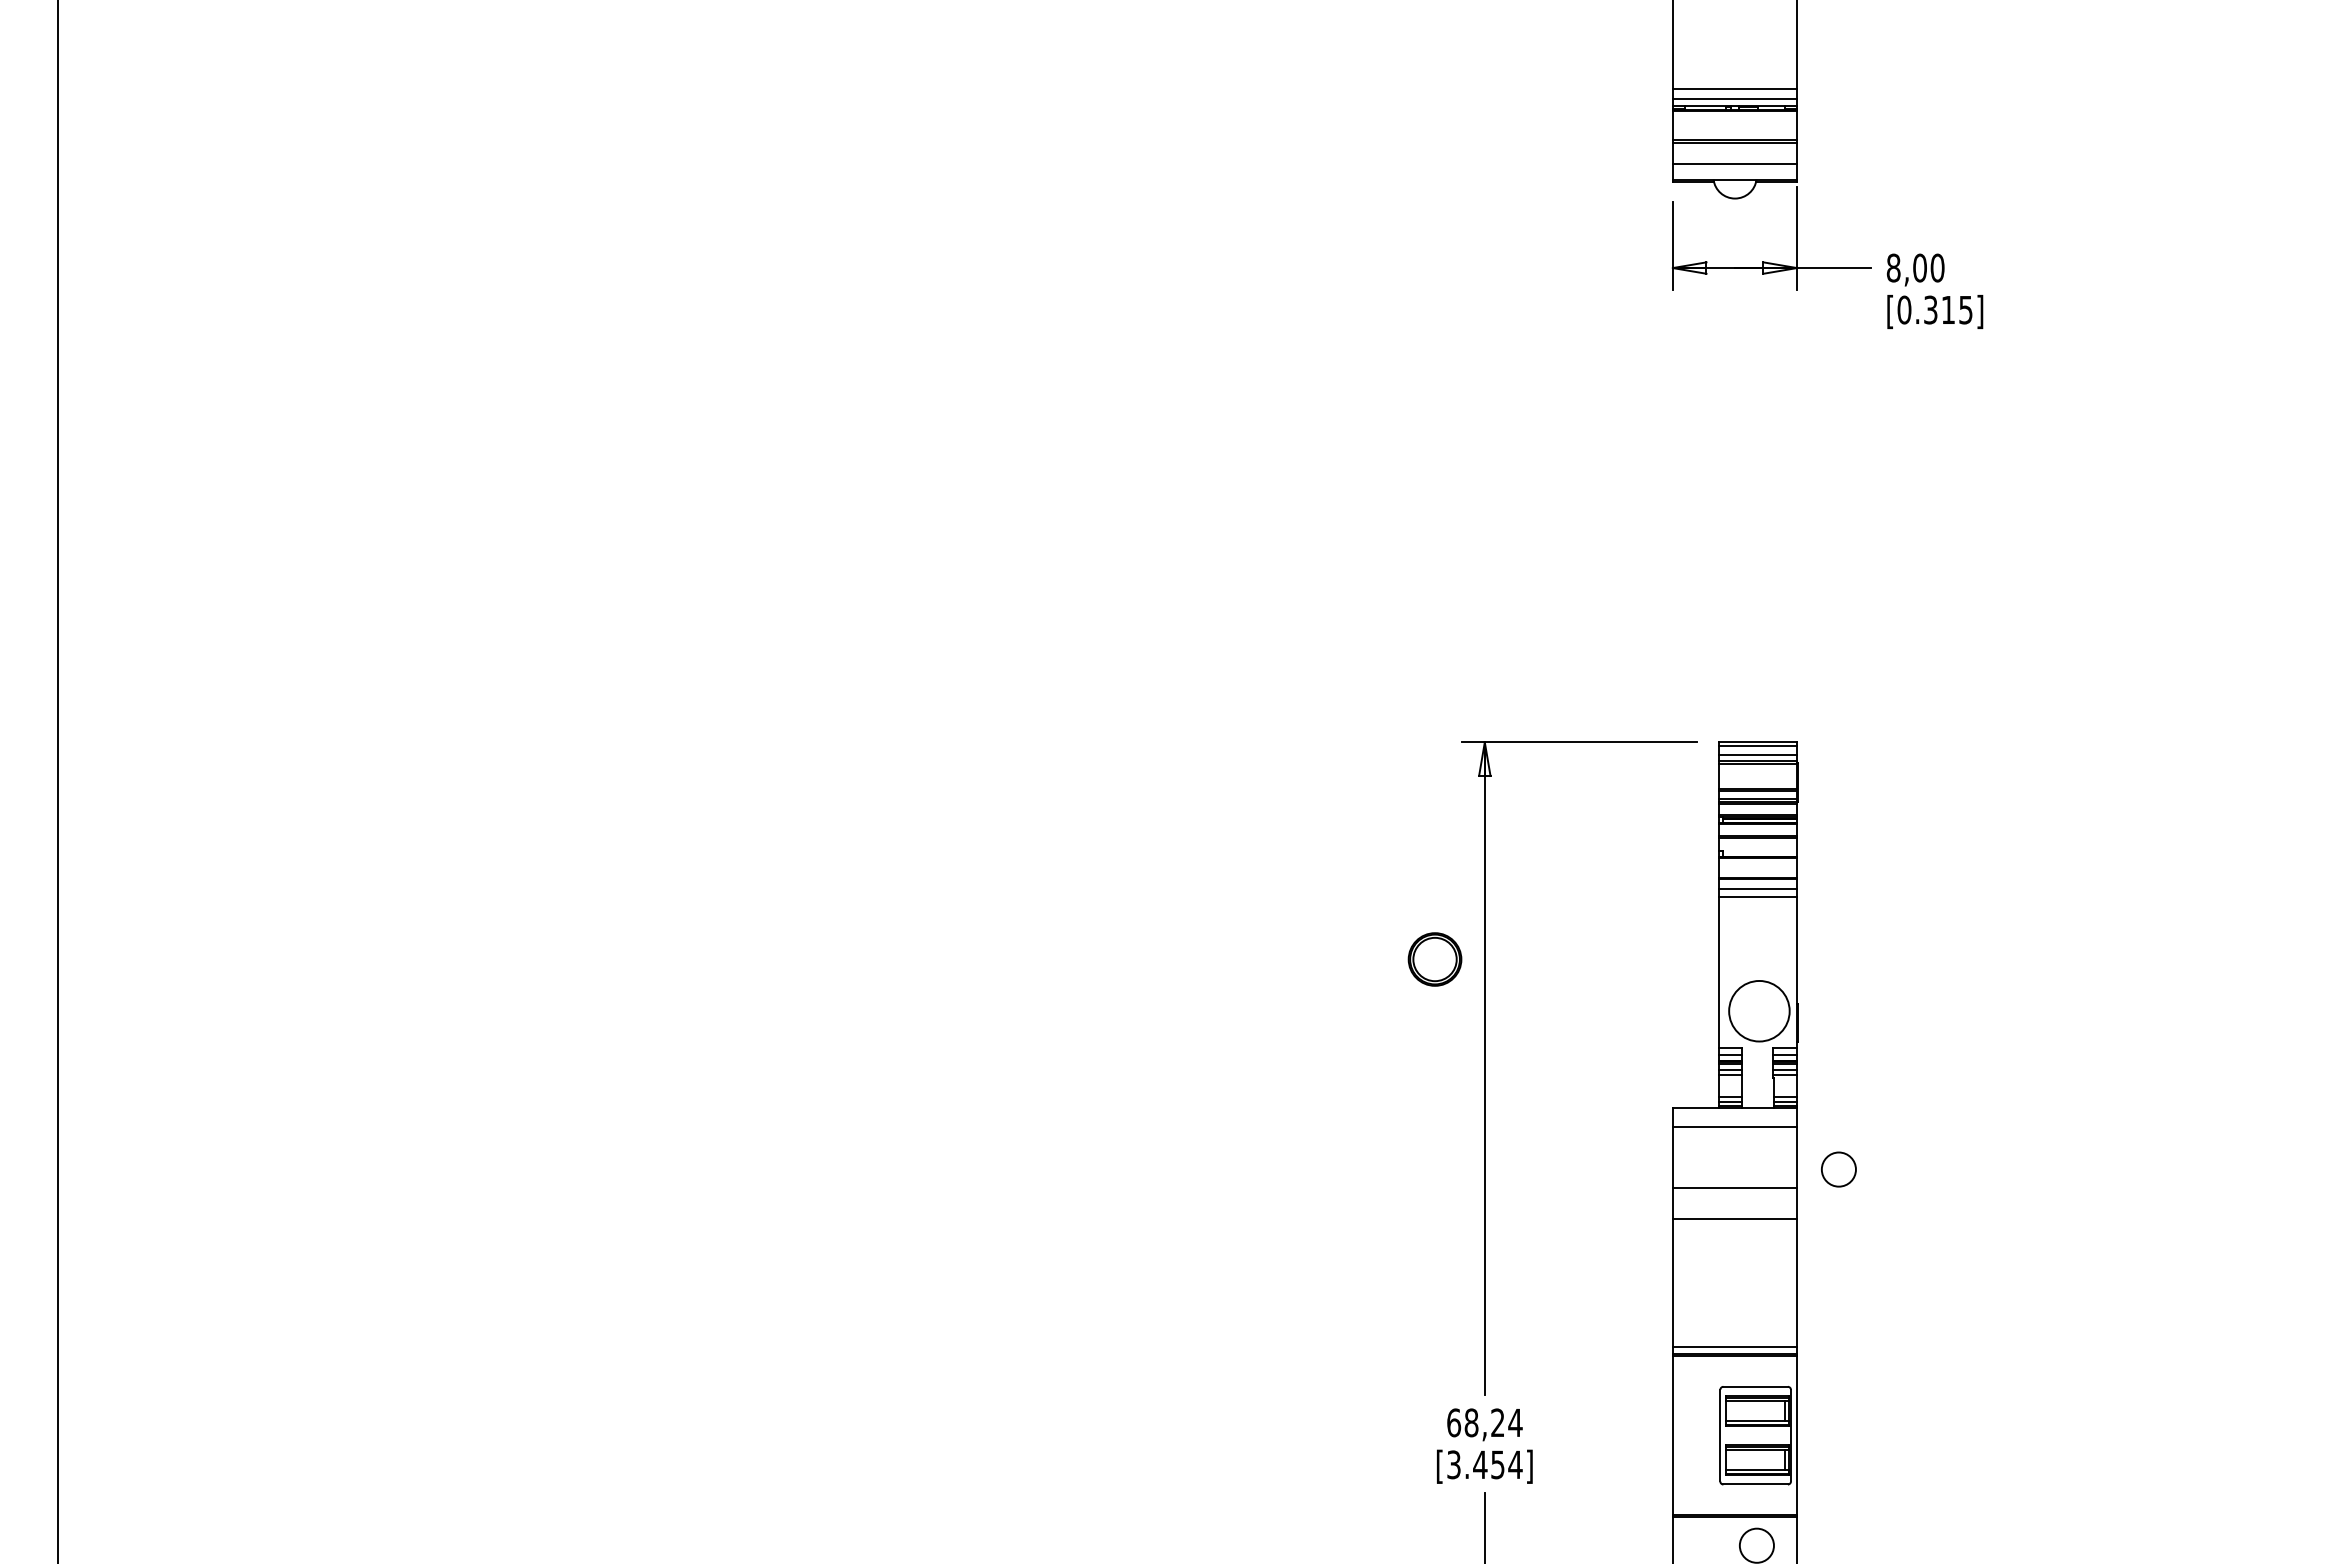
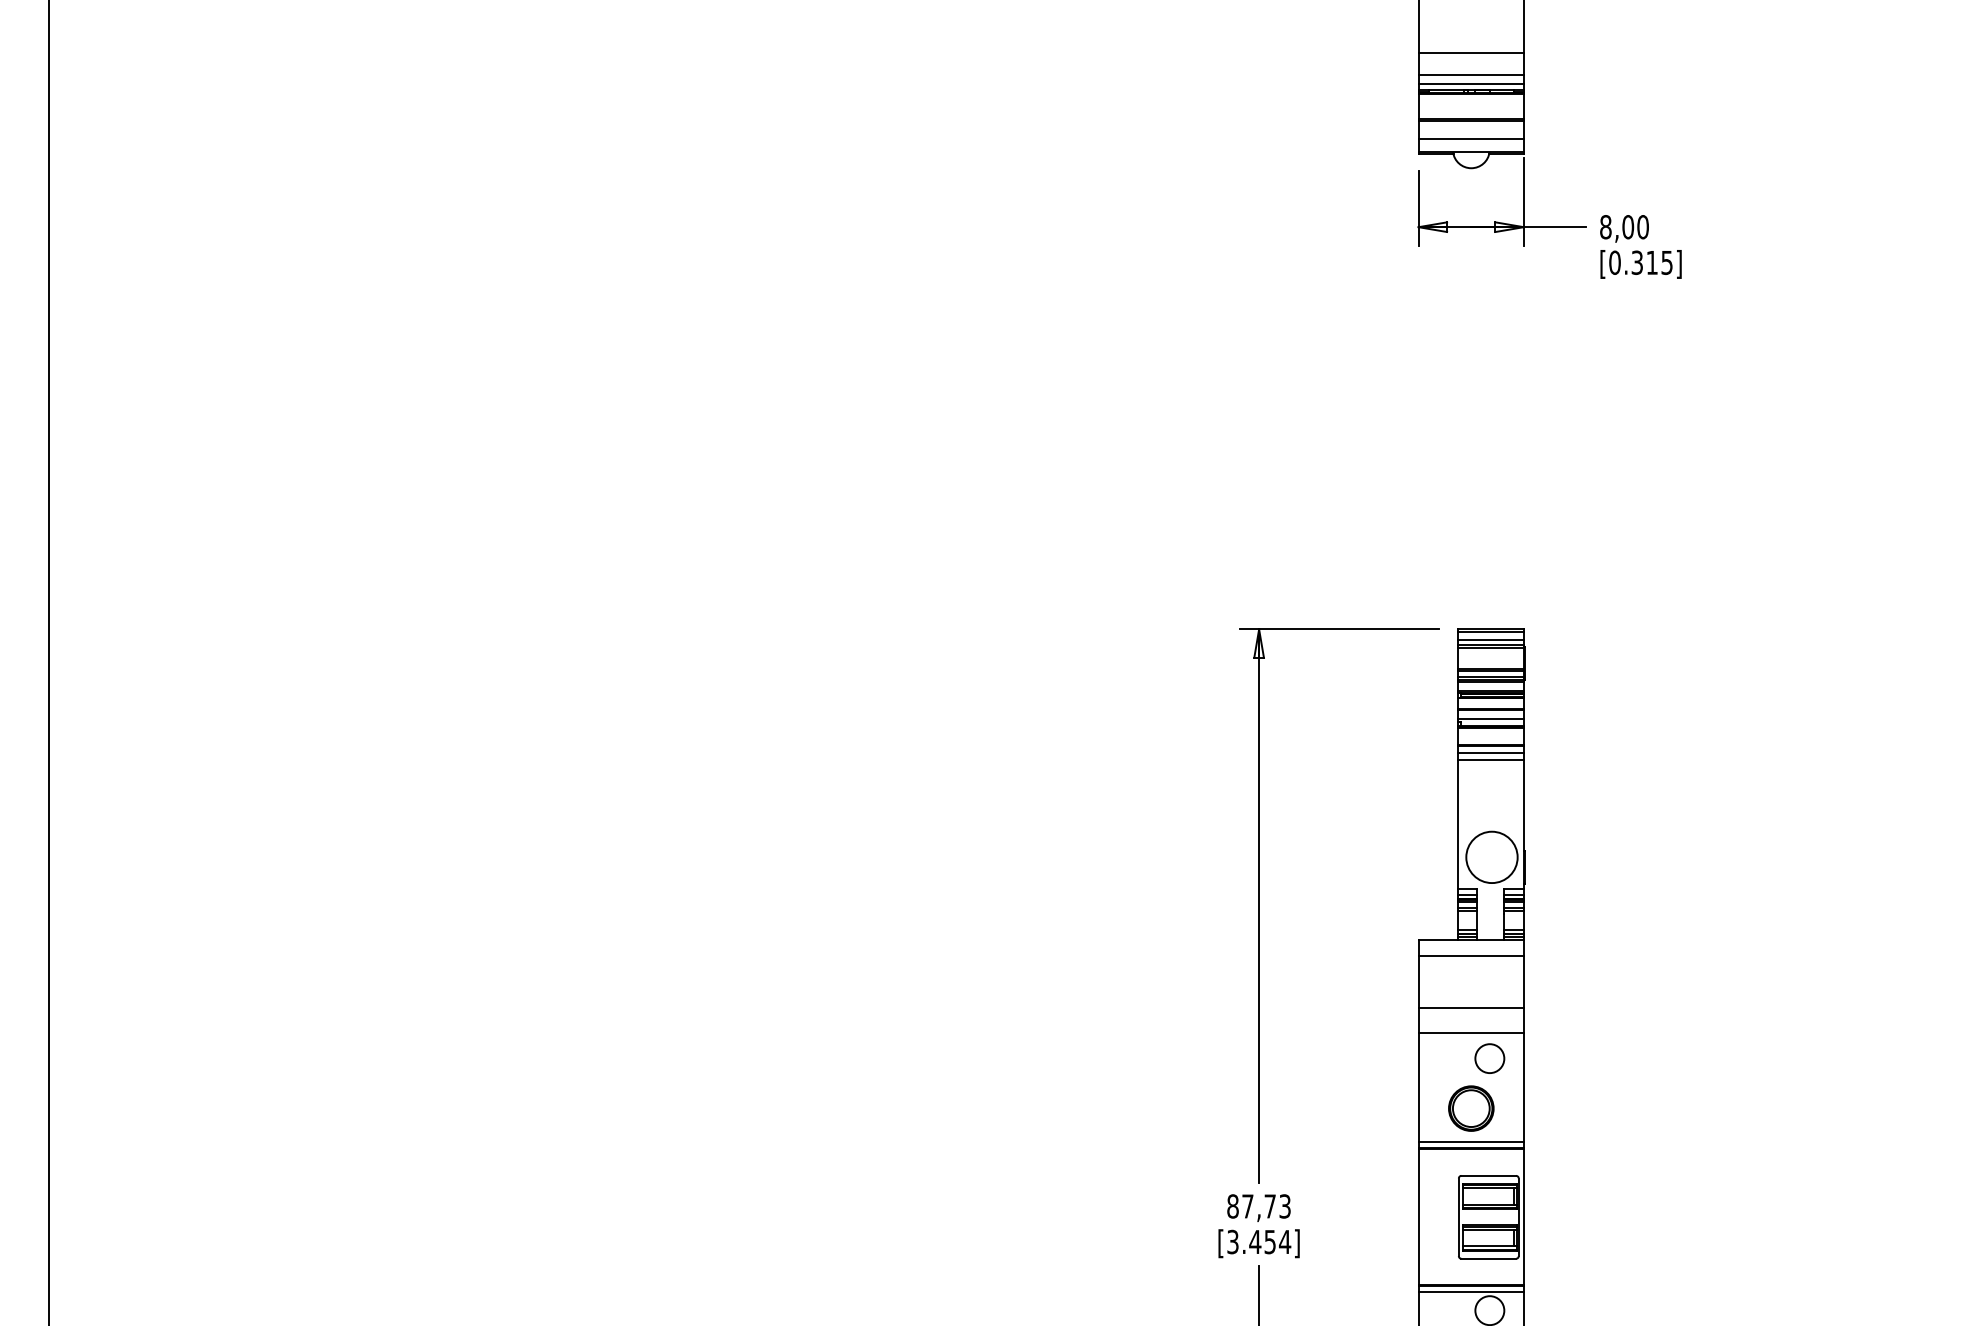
line: (1734, 62) -> (1470, 52), added
line: (1757, 848) -> (1490, 719), added
part: (1434, 959) -> (1470, 1108), moved
circle: (1838, 1169) -> (1489, 1058), moved
text: (1484, 1422) -> (1258, 1206), 68,24 -> 87,73
line: (1734, 1523) -> (1470, 1291), added

